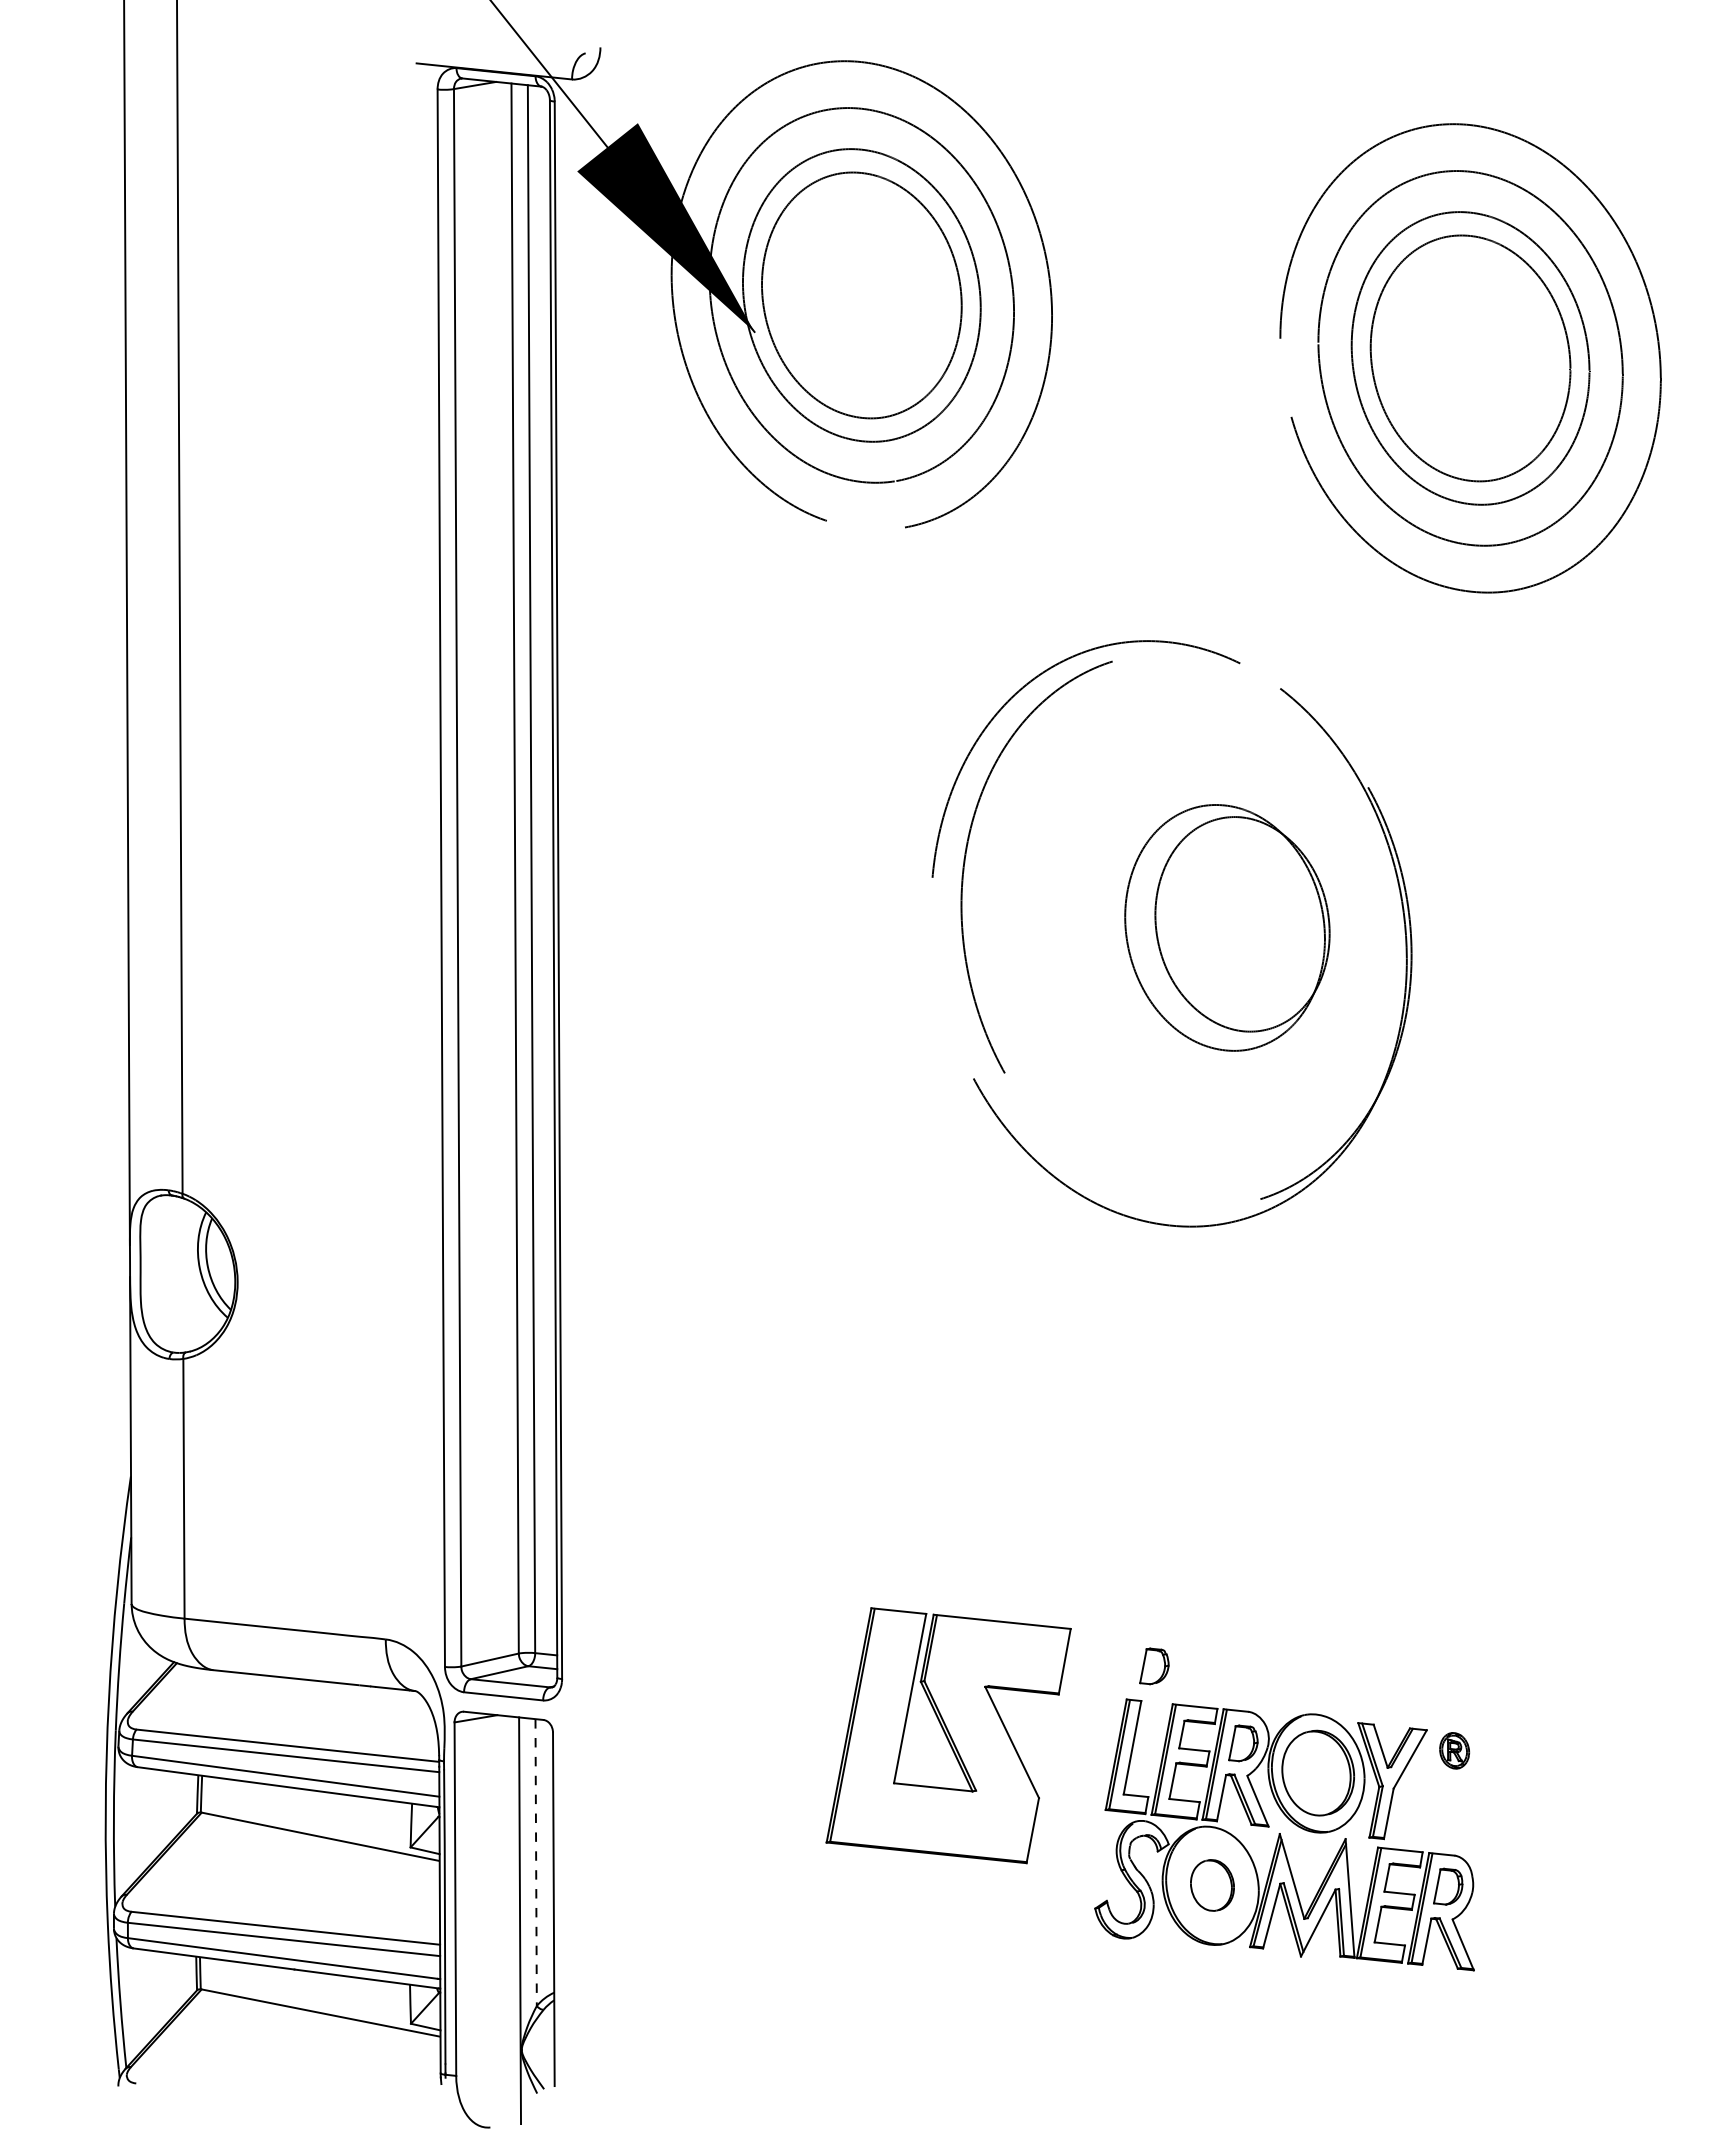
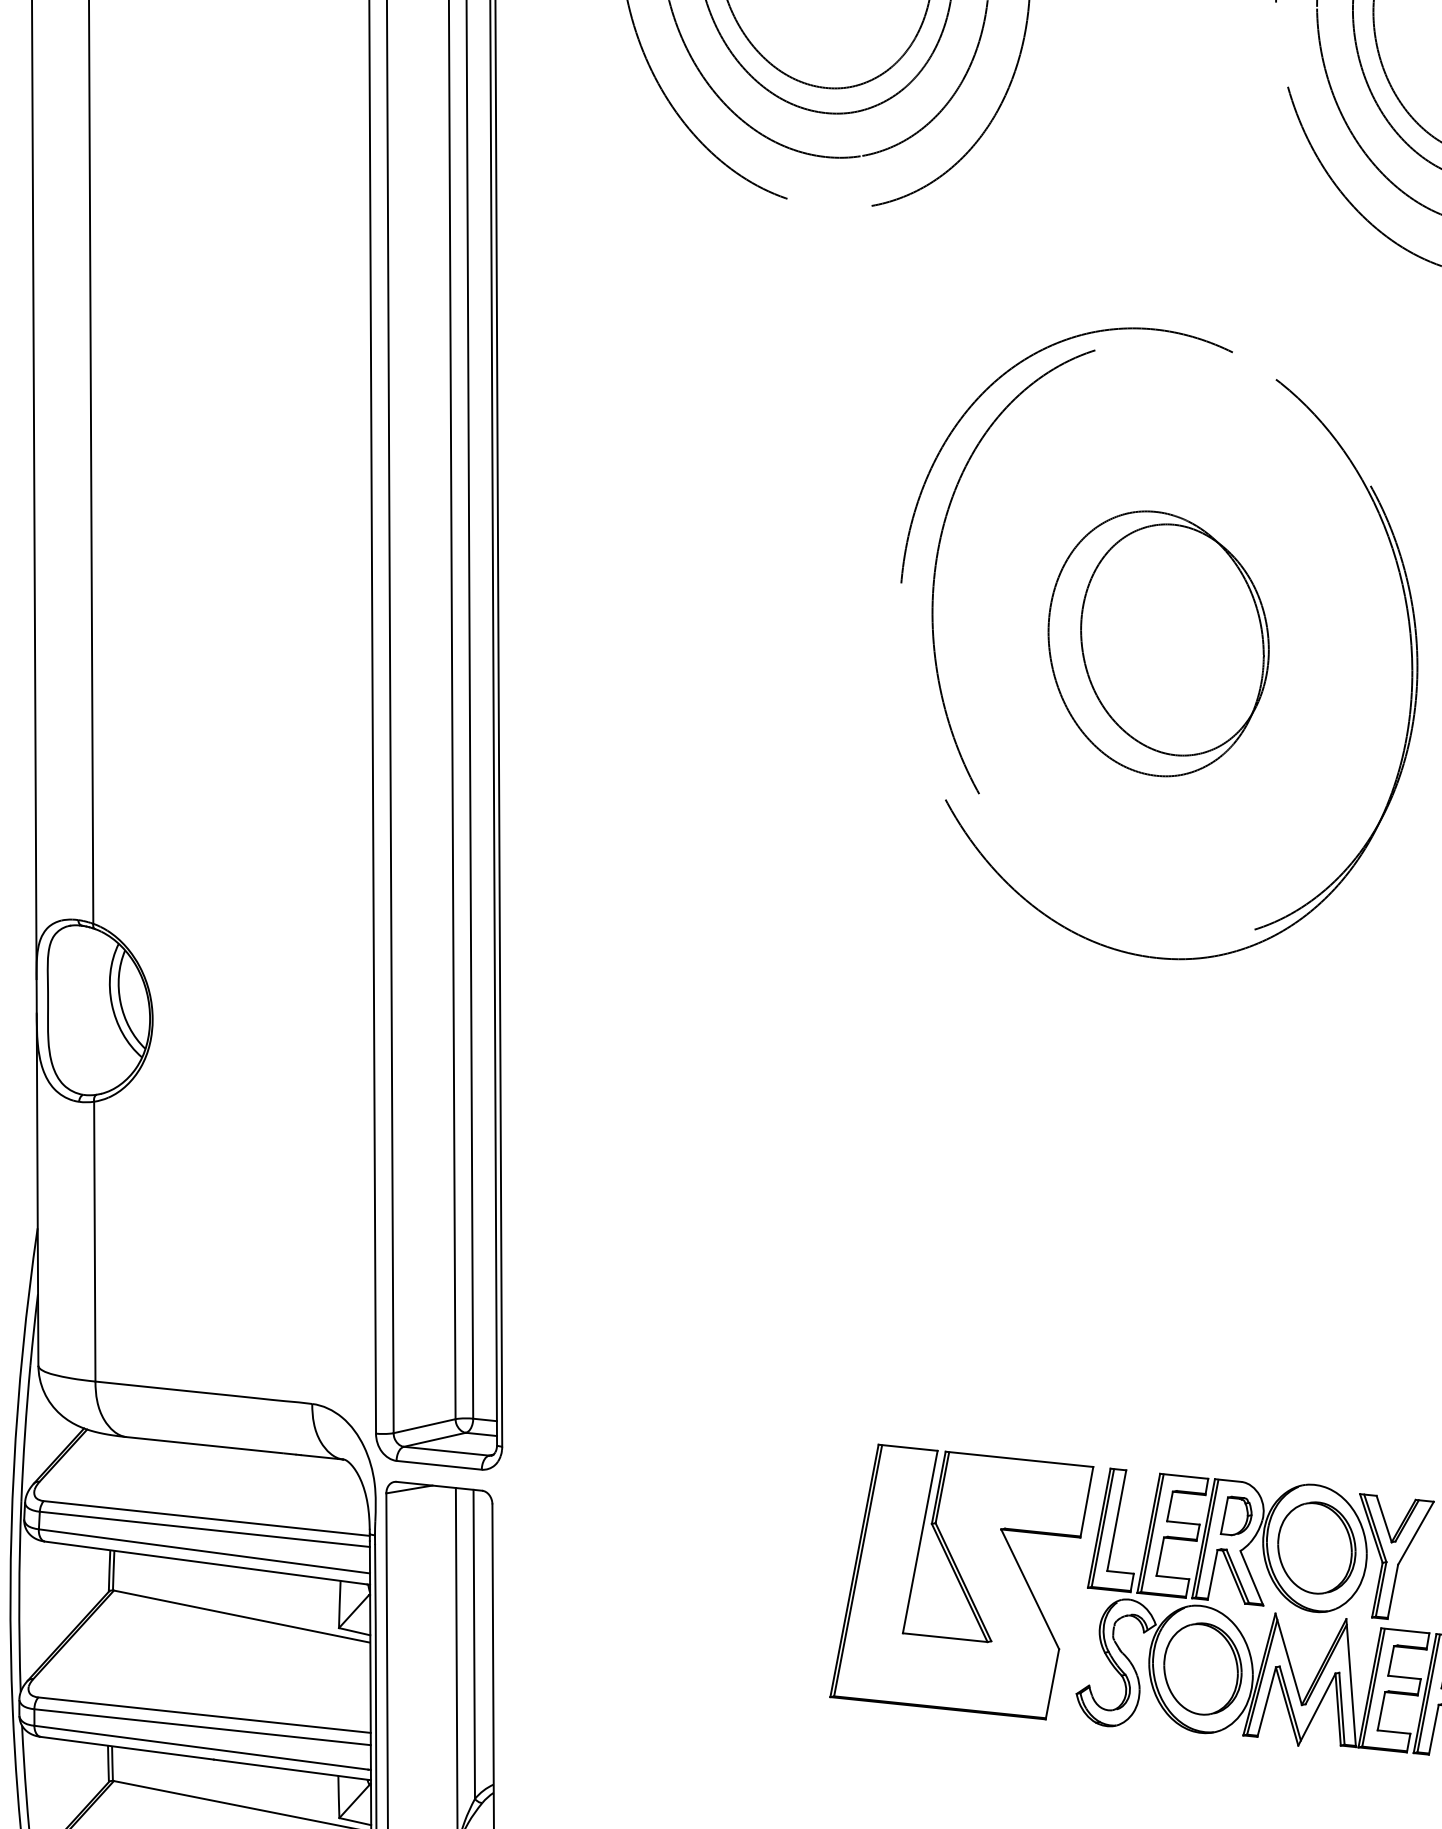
part: (1227, 927) -> (1158, 643), moved
part: (1154, 1666) -> (1140, 1433), removed
part: (948, 1735) -> (961, 1581), moved
line: (536, 1863) -> (474, 1645), dashed -> solid
part: (1212, 1885) -> (1202, 1669), size x1.67

